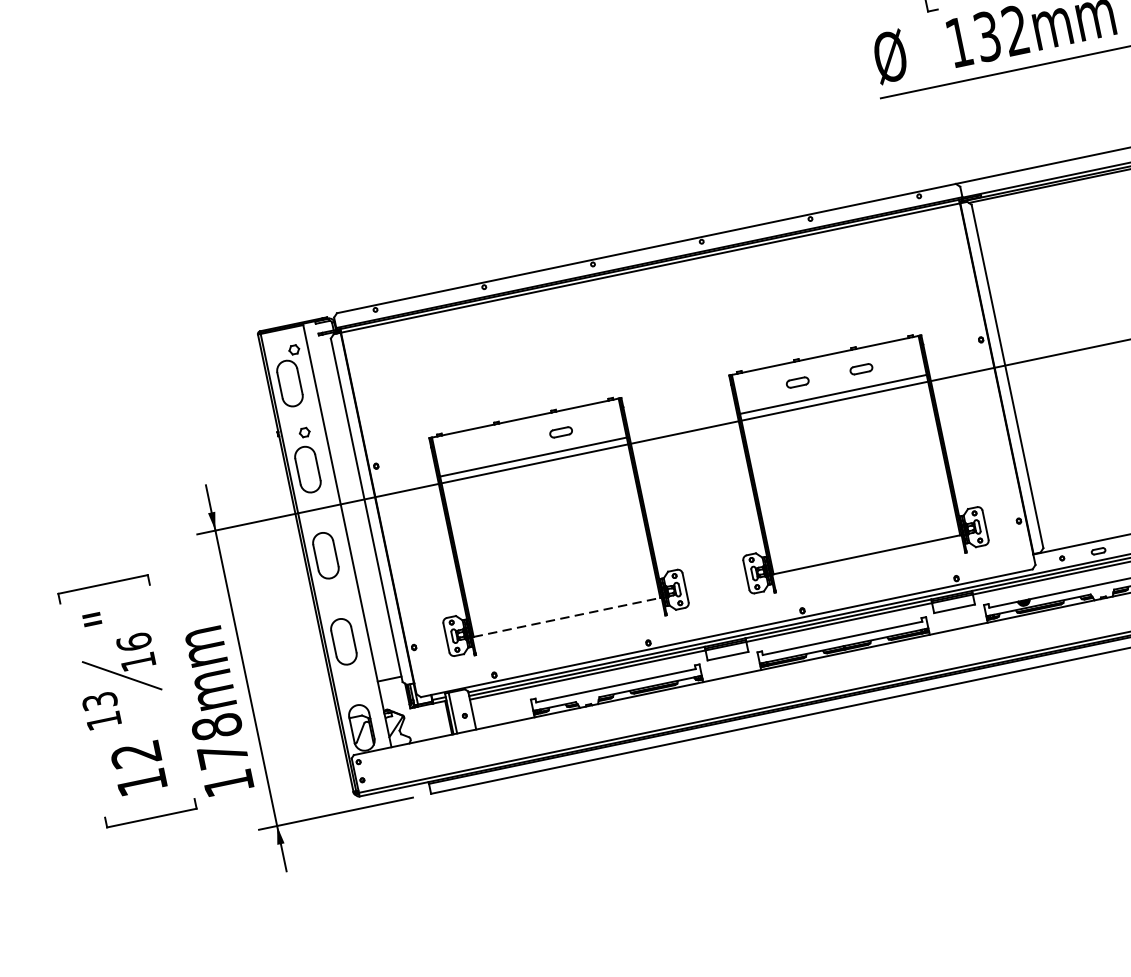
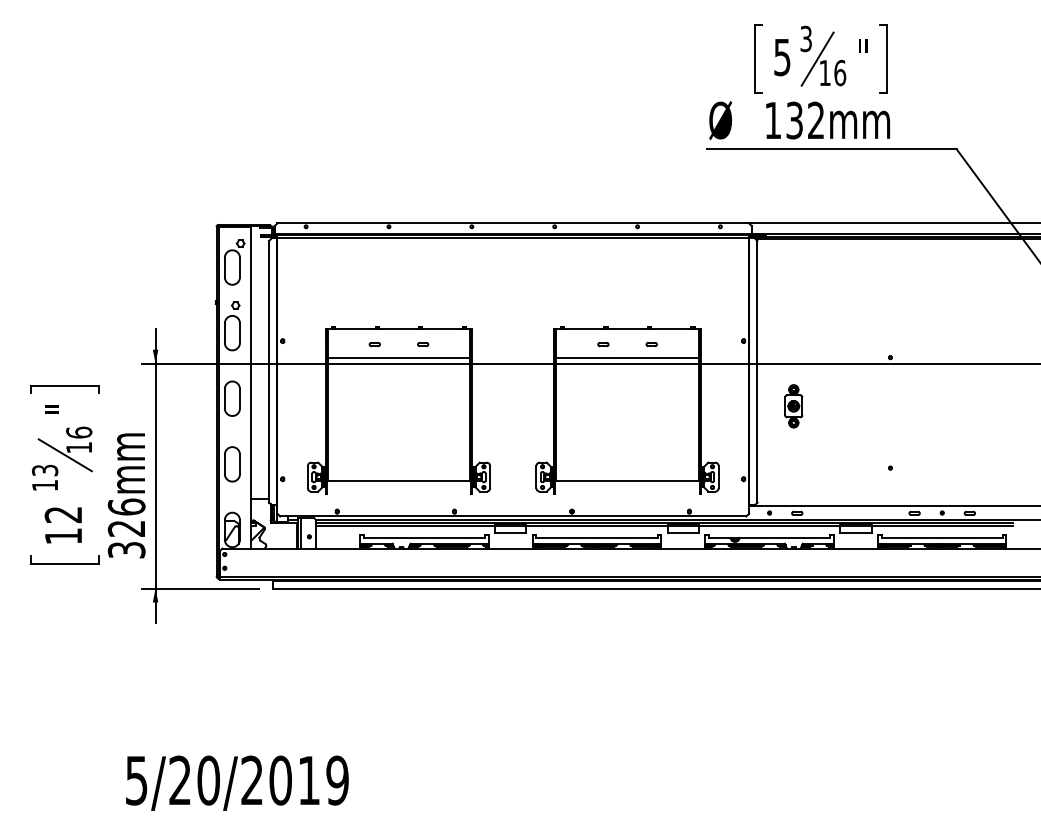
part: (861, 369) -> (651, 344), size x0.62
part: (798, 382) -> (603, 344), size x0.62
part: (1064, 412) -> (793, 406), added
part: (561, 432) -> (423, 344), size x0.62
part: (497, 445) -> (374, 344), added
line: (567, 617) -> (399, 480), dashed -> solid
text: (222, 755) -> (126, 528), 178mm -> 326mm

